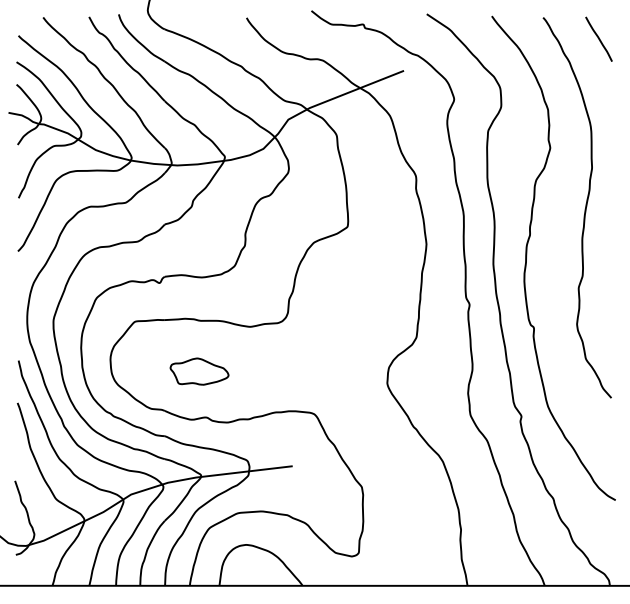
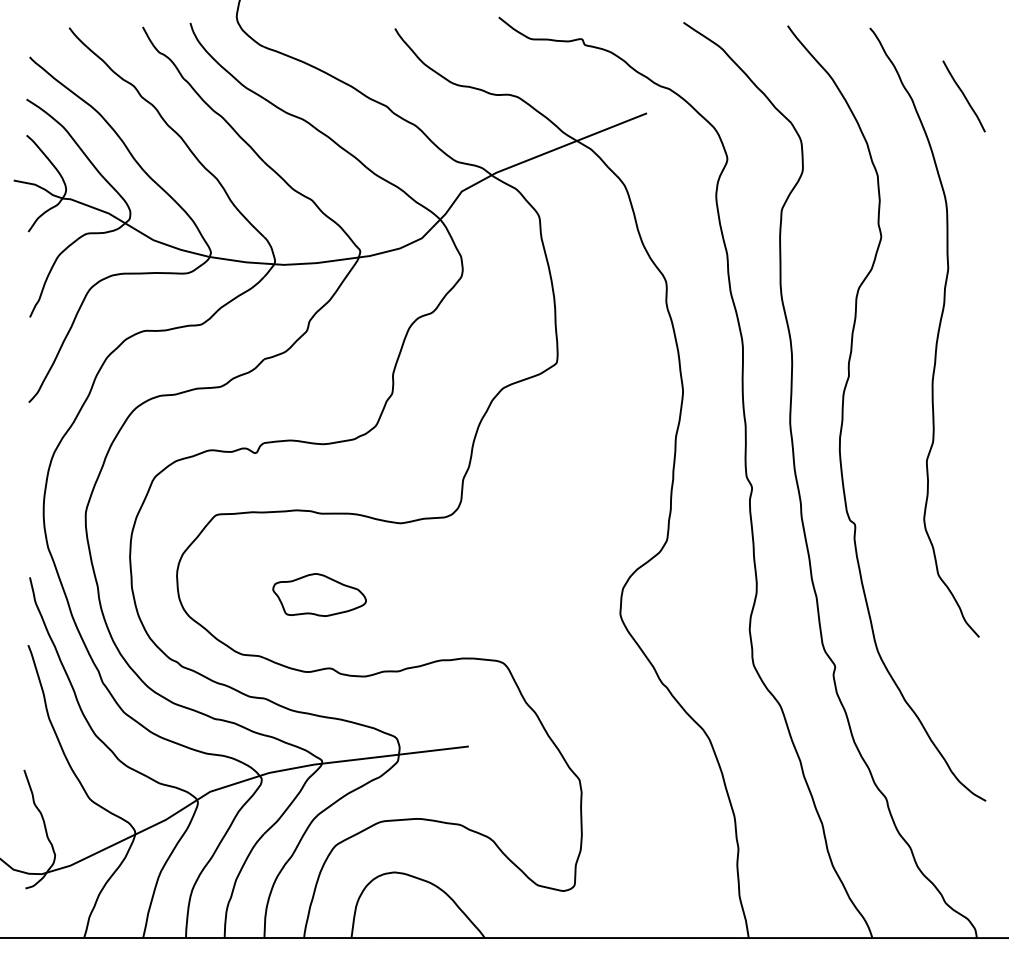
line: (598, 38) -> (963, 95), moved

